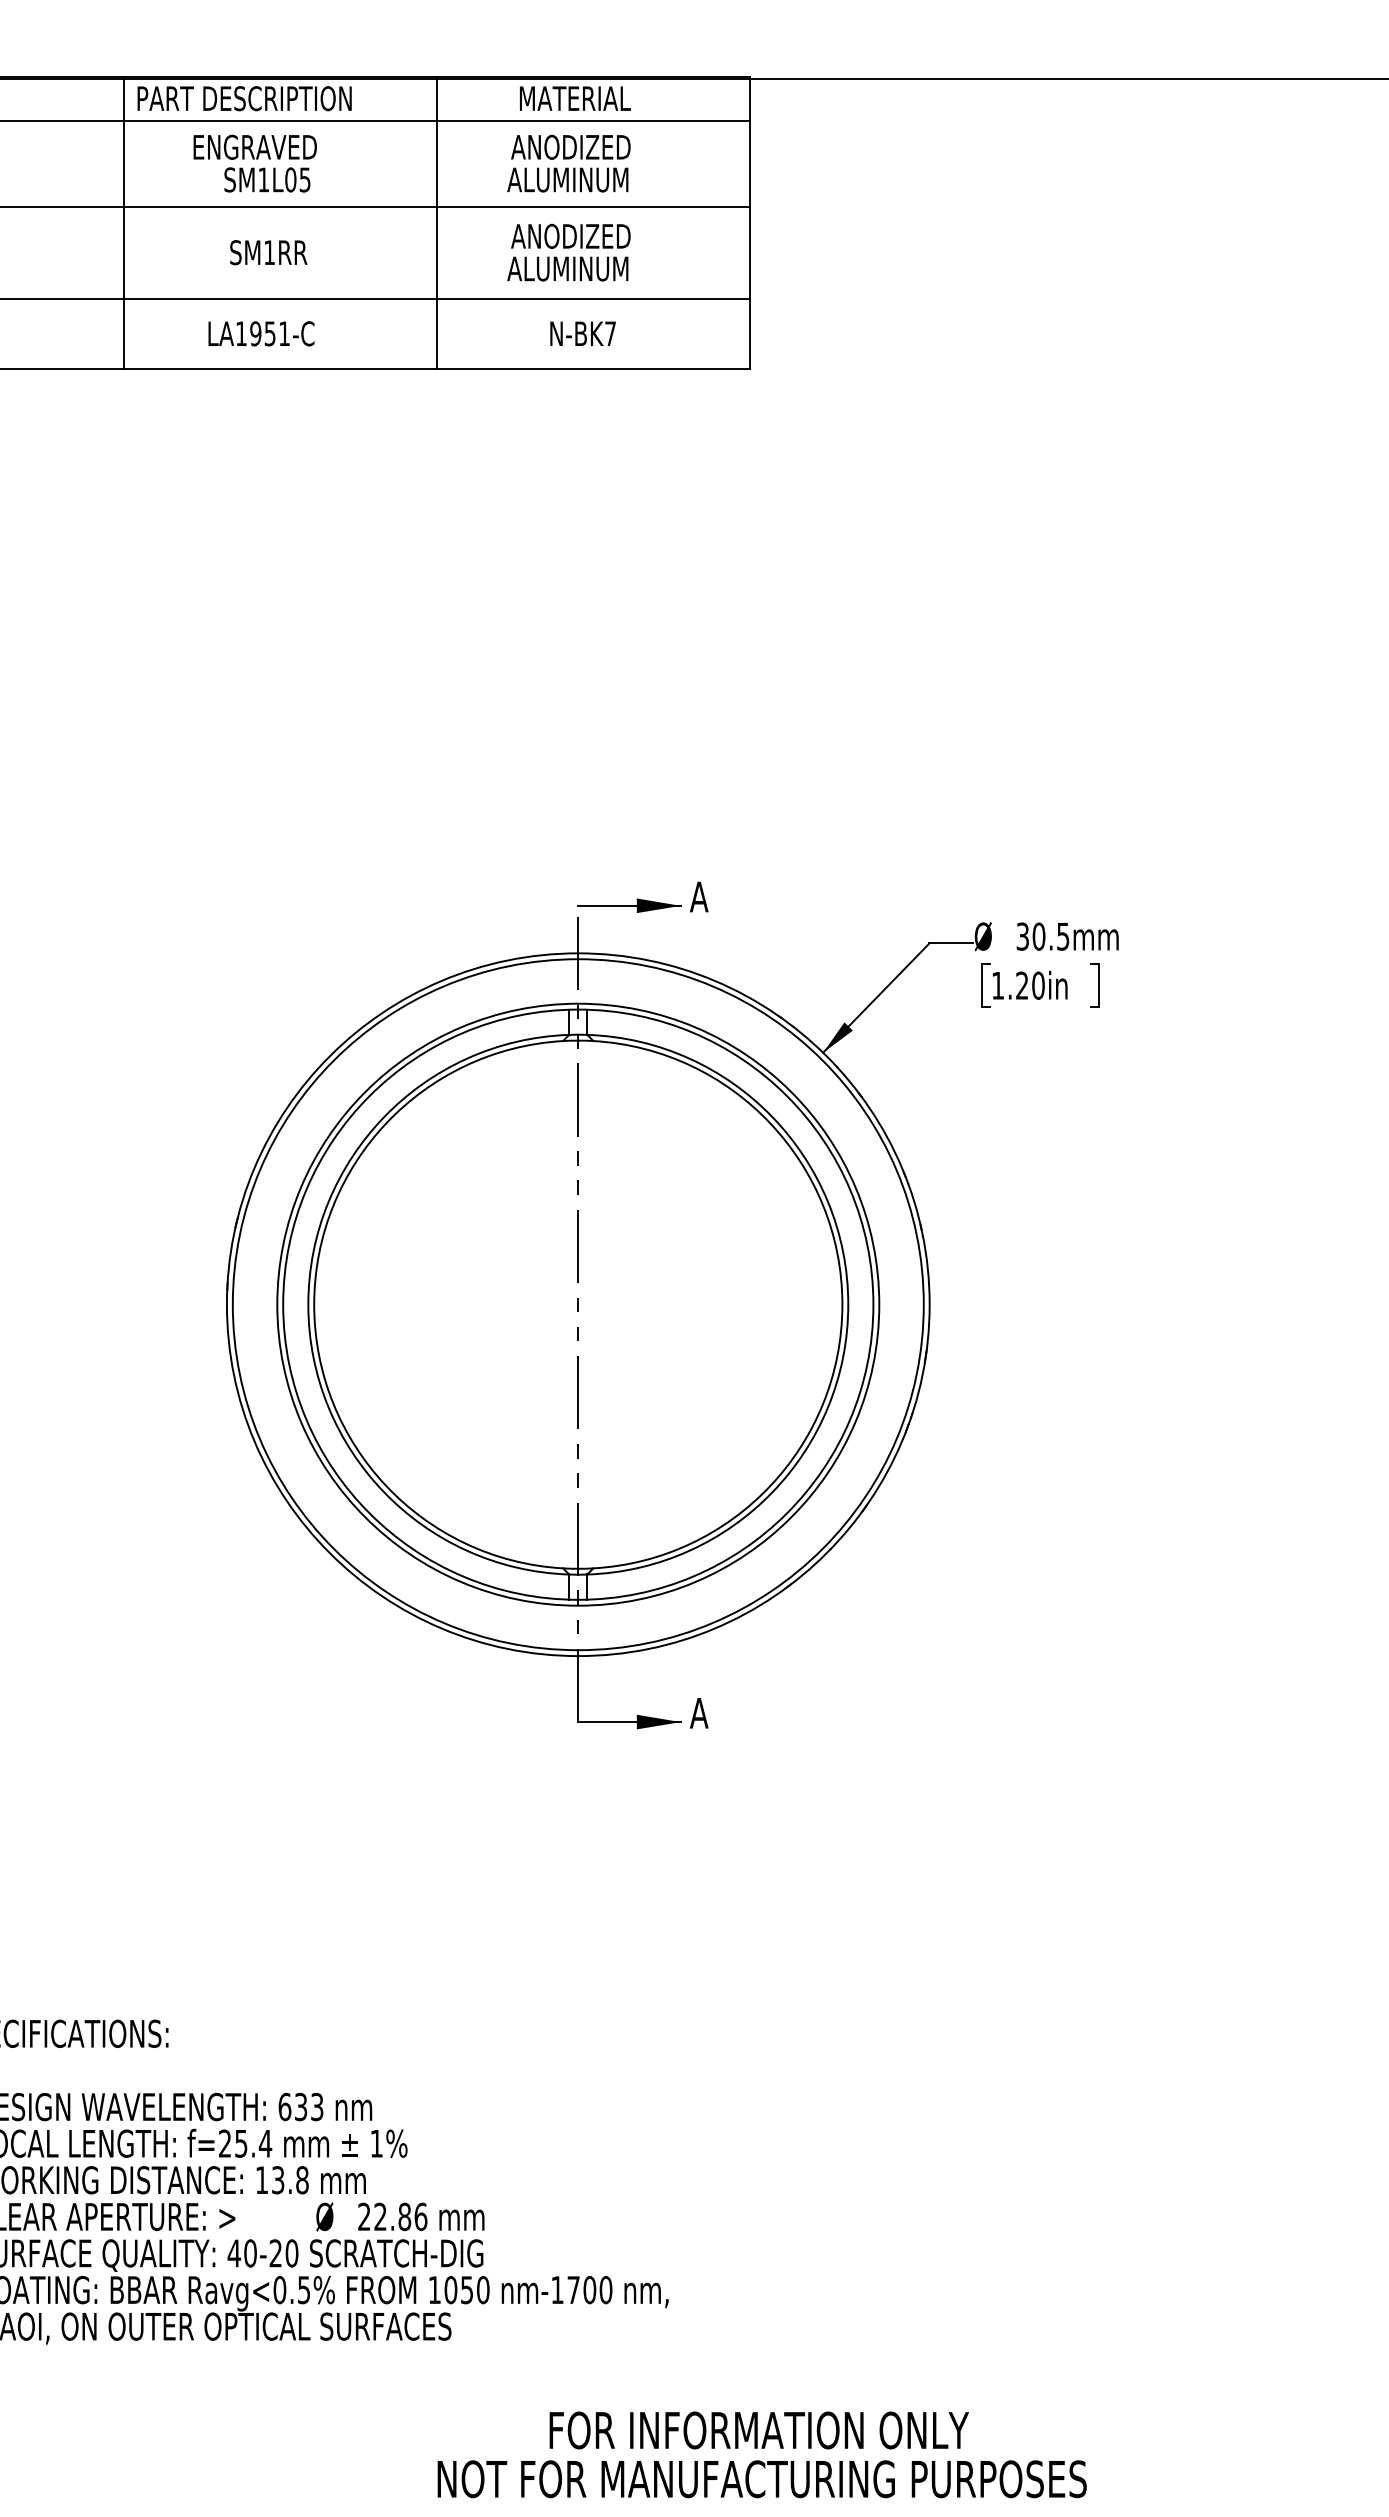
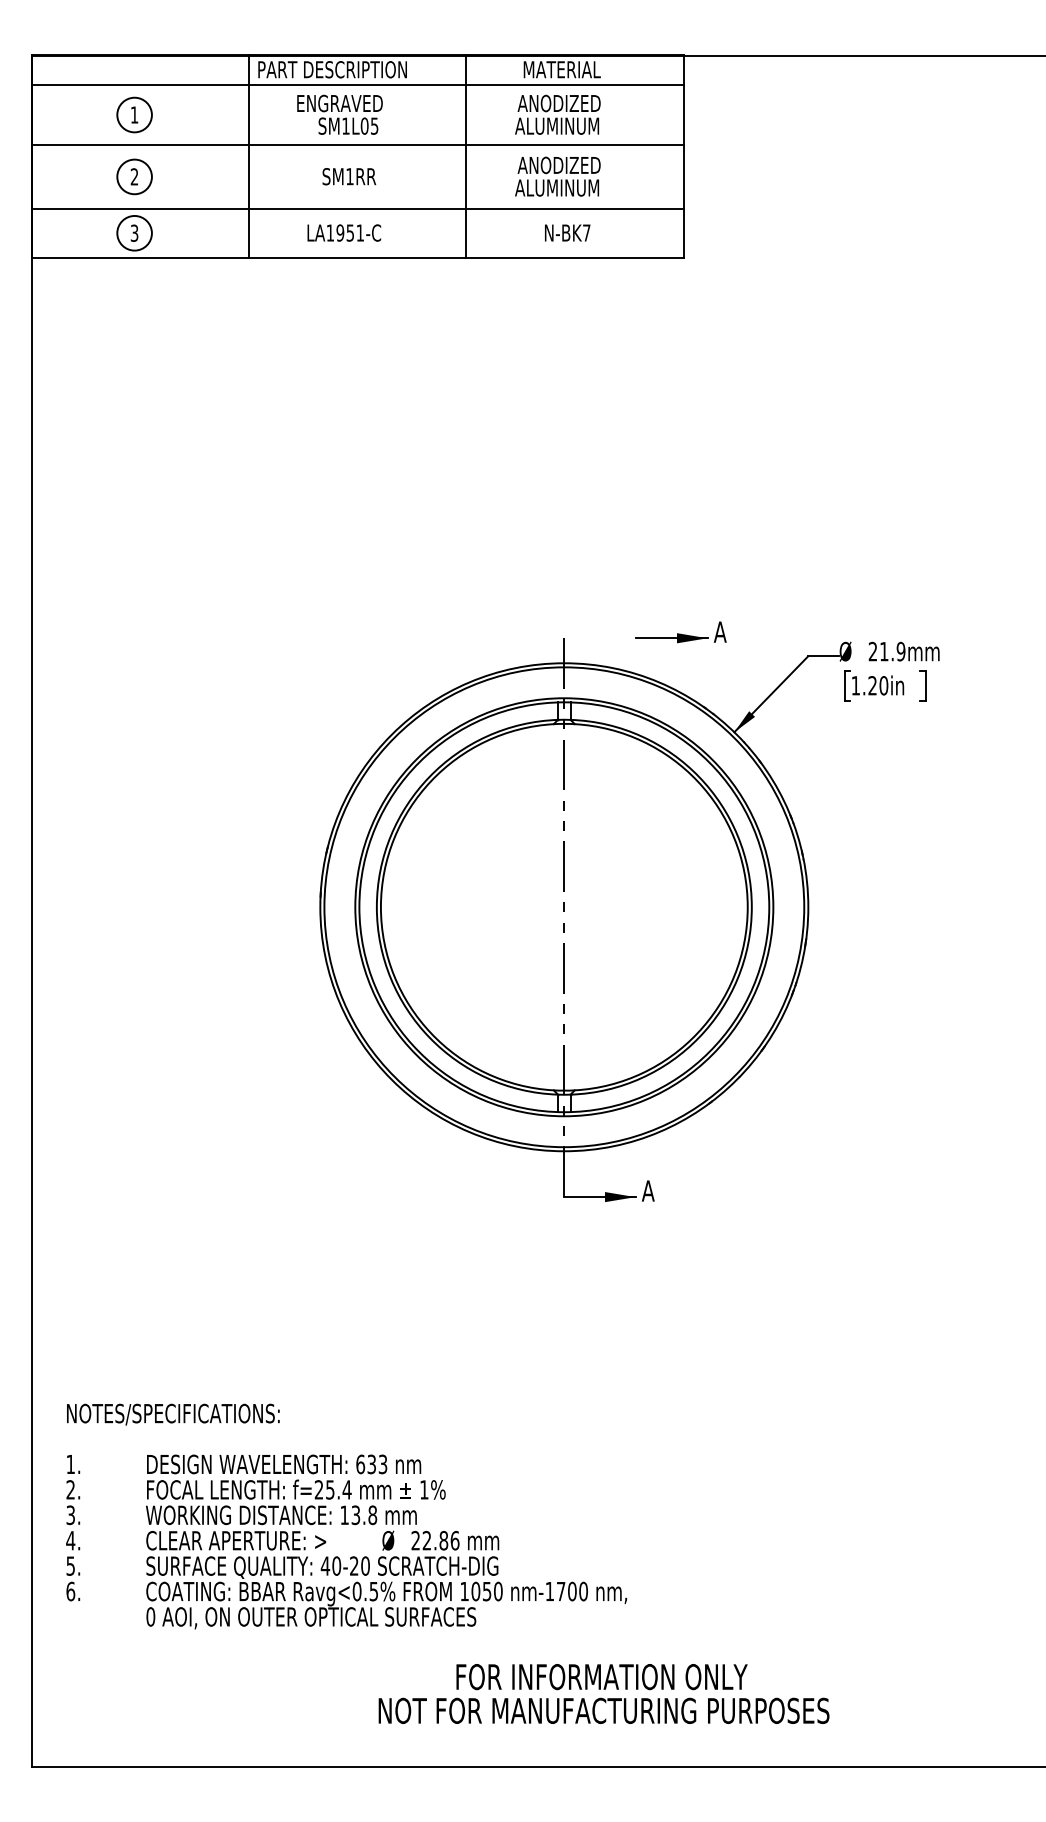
part: (641, 897) -> (680, 632), moved
text: (1042, 936) -> (886, 651), 30.5mm -> 21.9mm
text: (761, 2454) -> (603, 1693), moved

